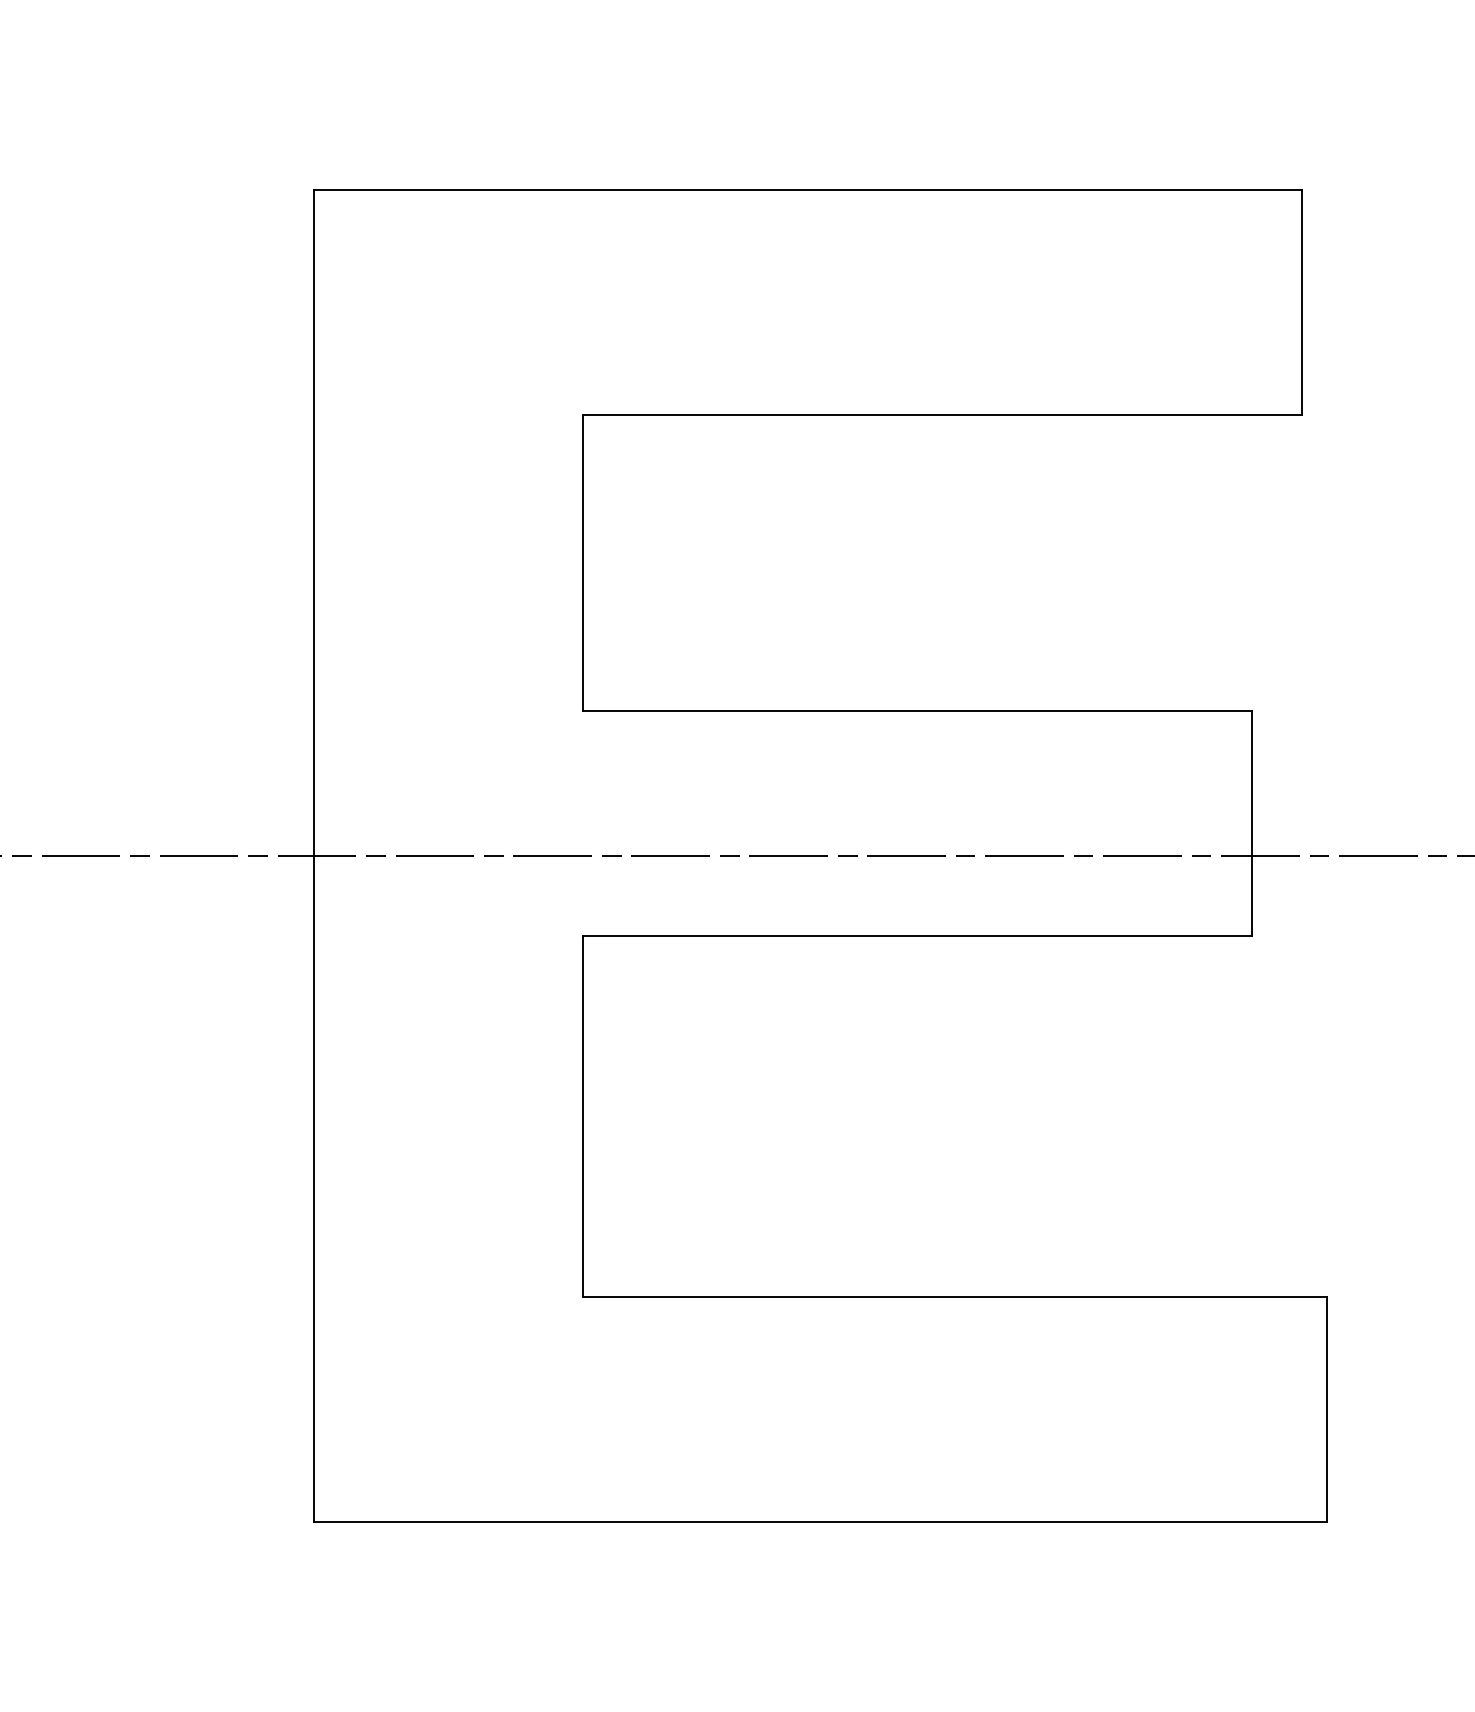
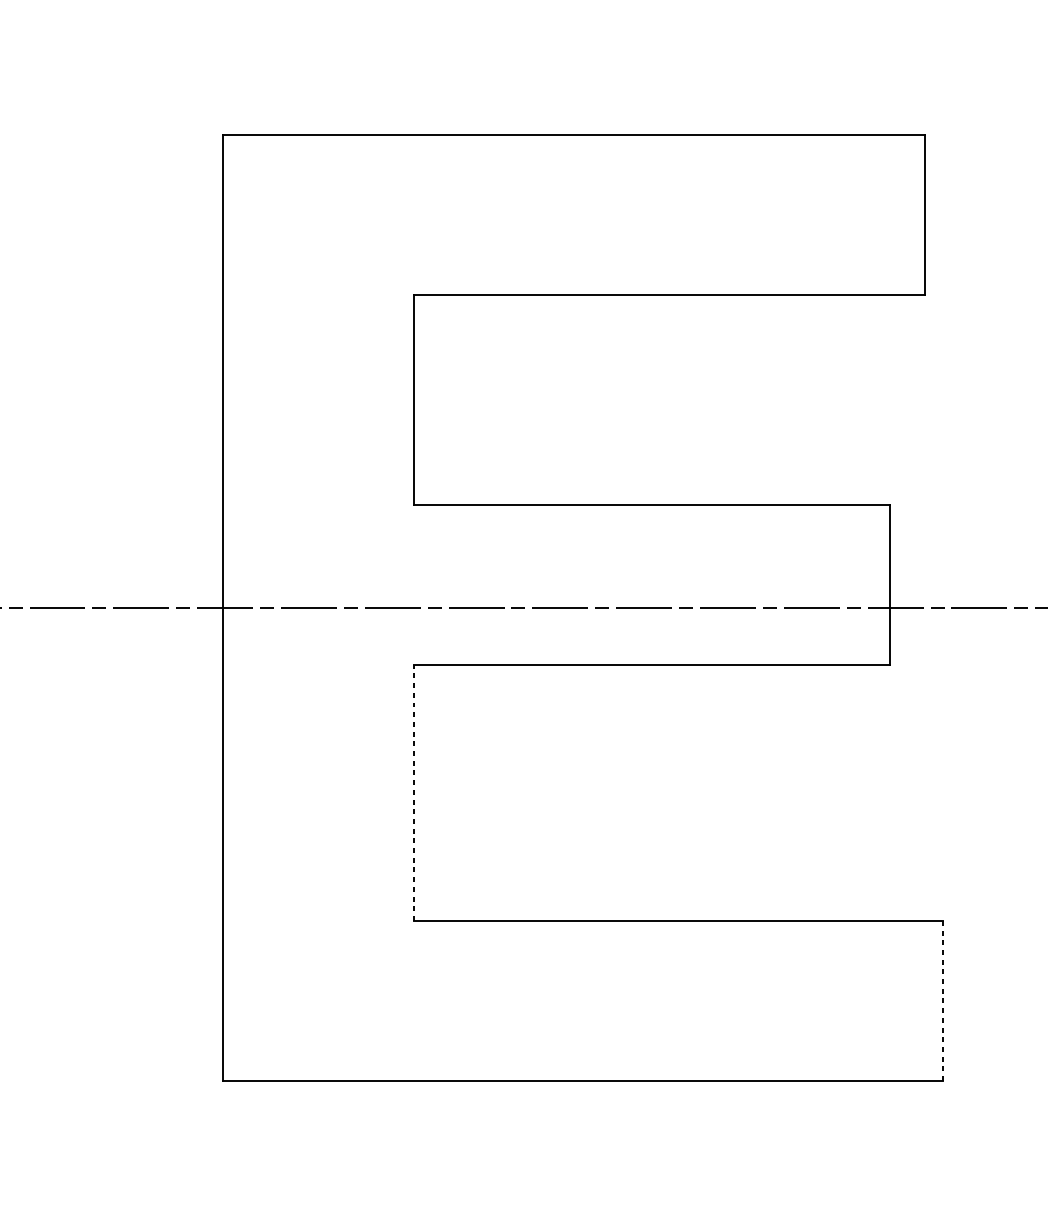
line: (583, 1115) -> (414, 792), solid -> dashed
line: (1327, 1409) -> (943, 1001), solid -> dashed

